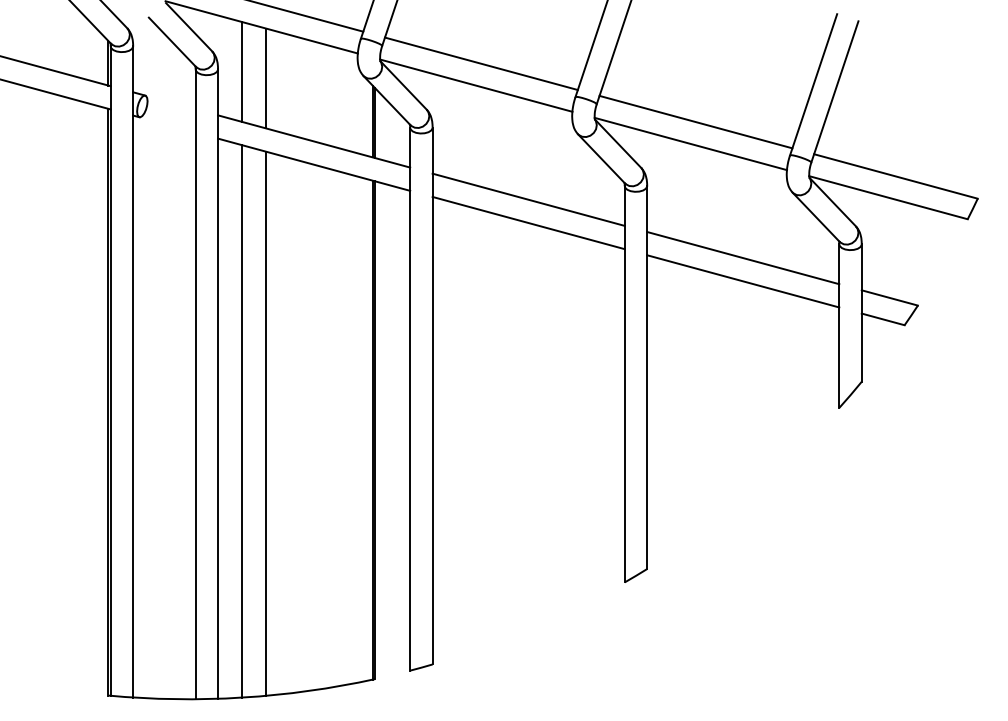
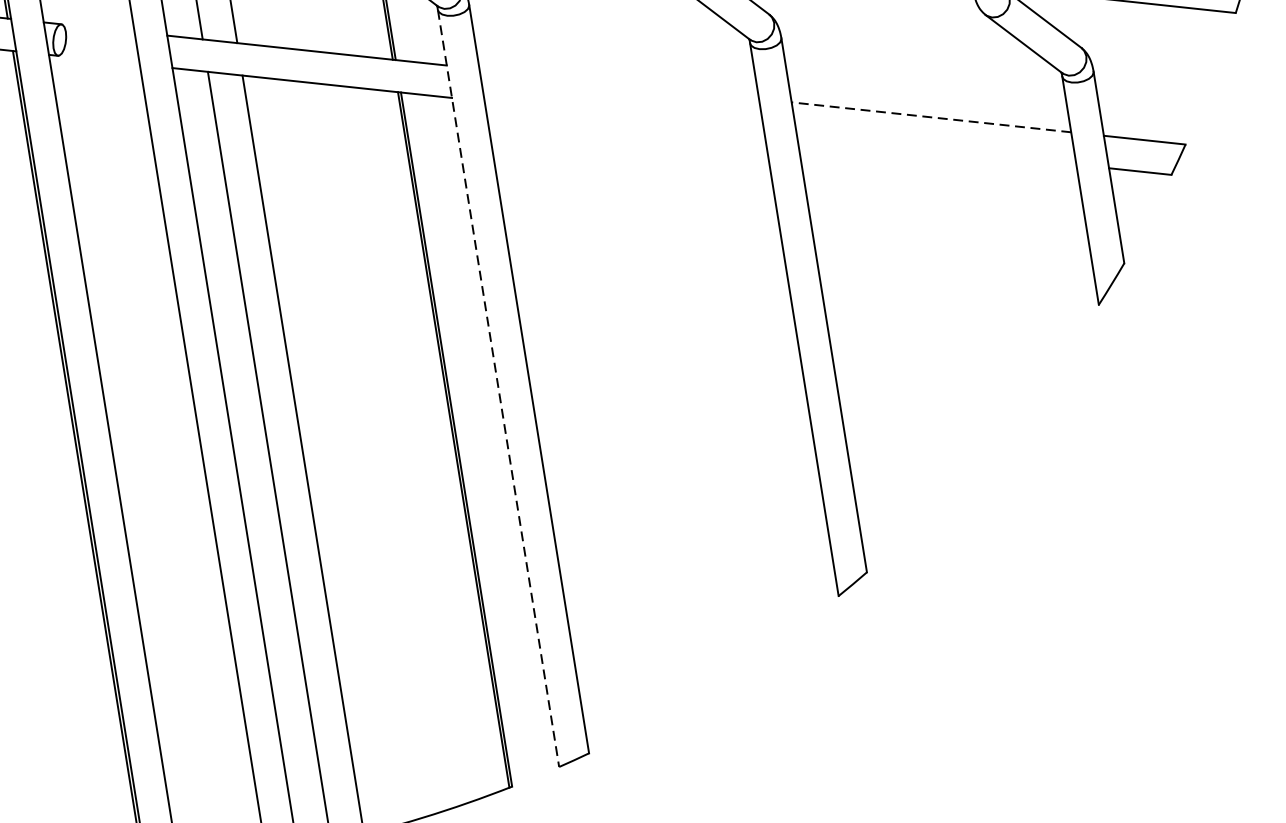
line: (528, 199) -> (618, 83), removed
line: (528, 222) -> (624, 115), removed
line: (743, 258) -> (931, 117), solid -> dashed
line: (743, 281) -> (937, 149), removed
line: (410, 399) -> (499, 388), solid -> dashed

